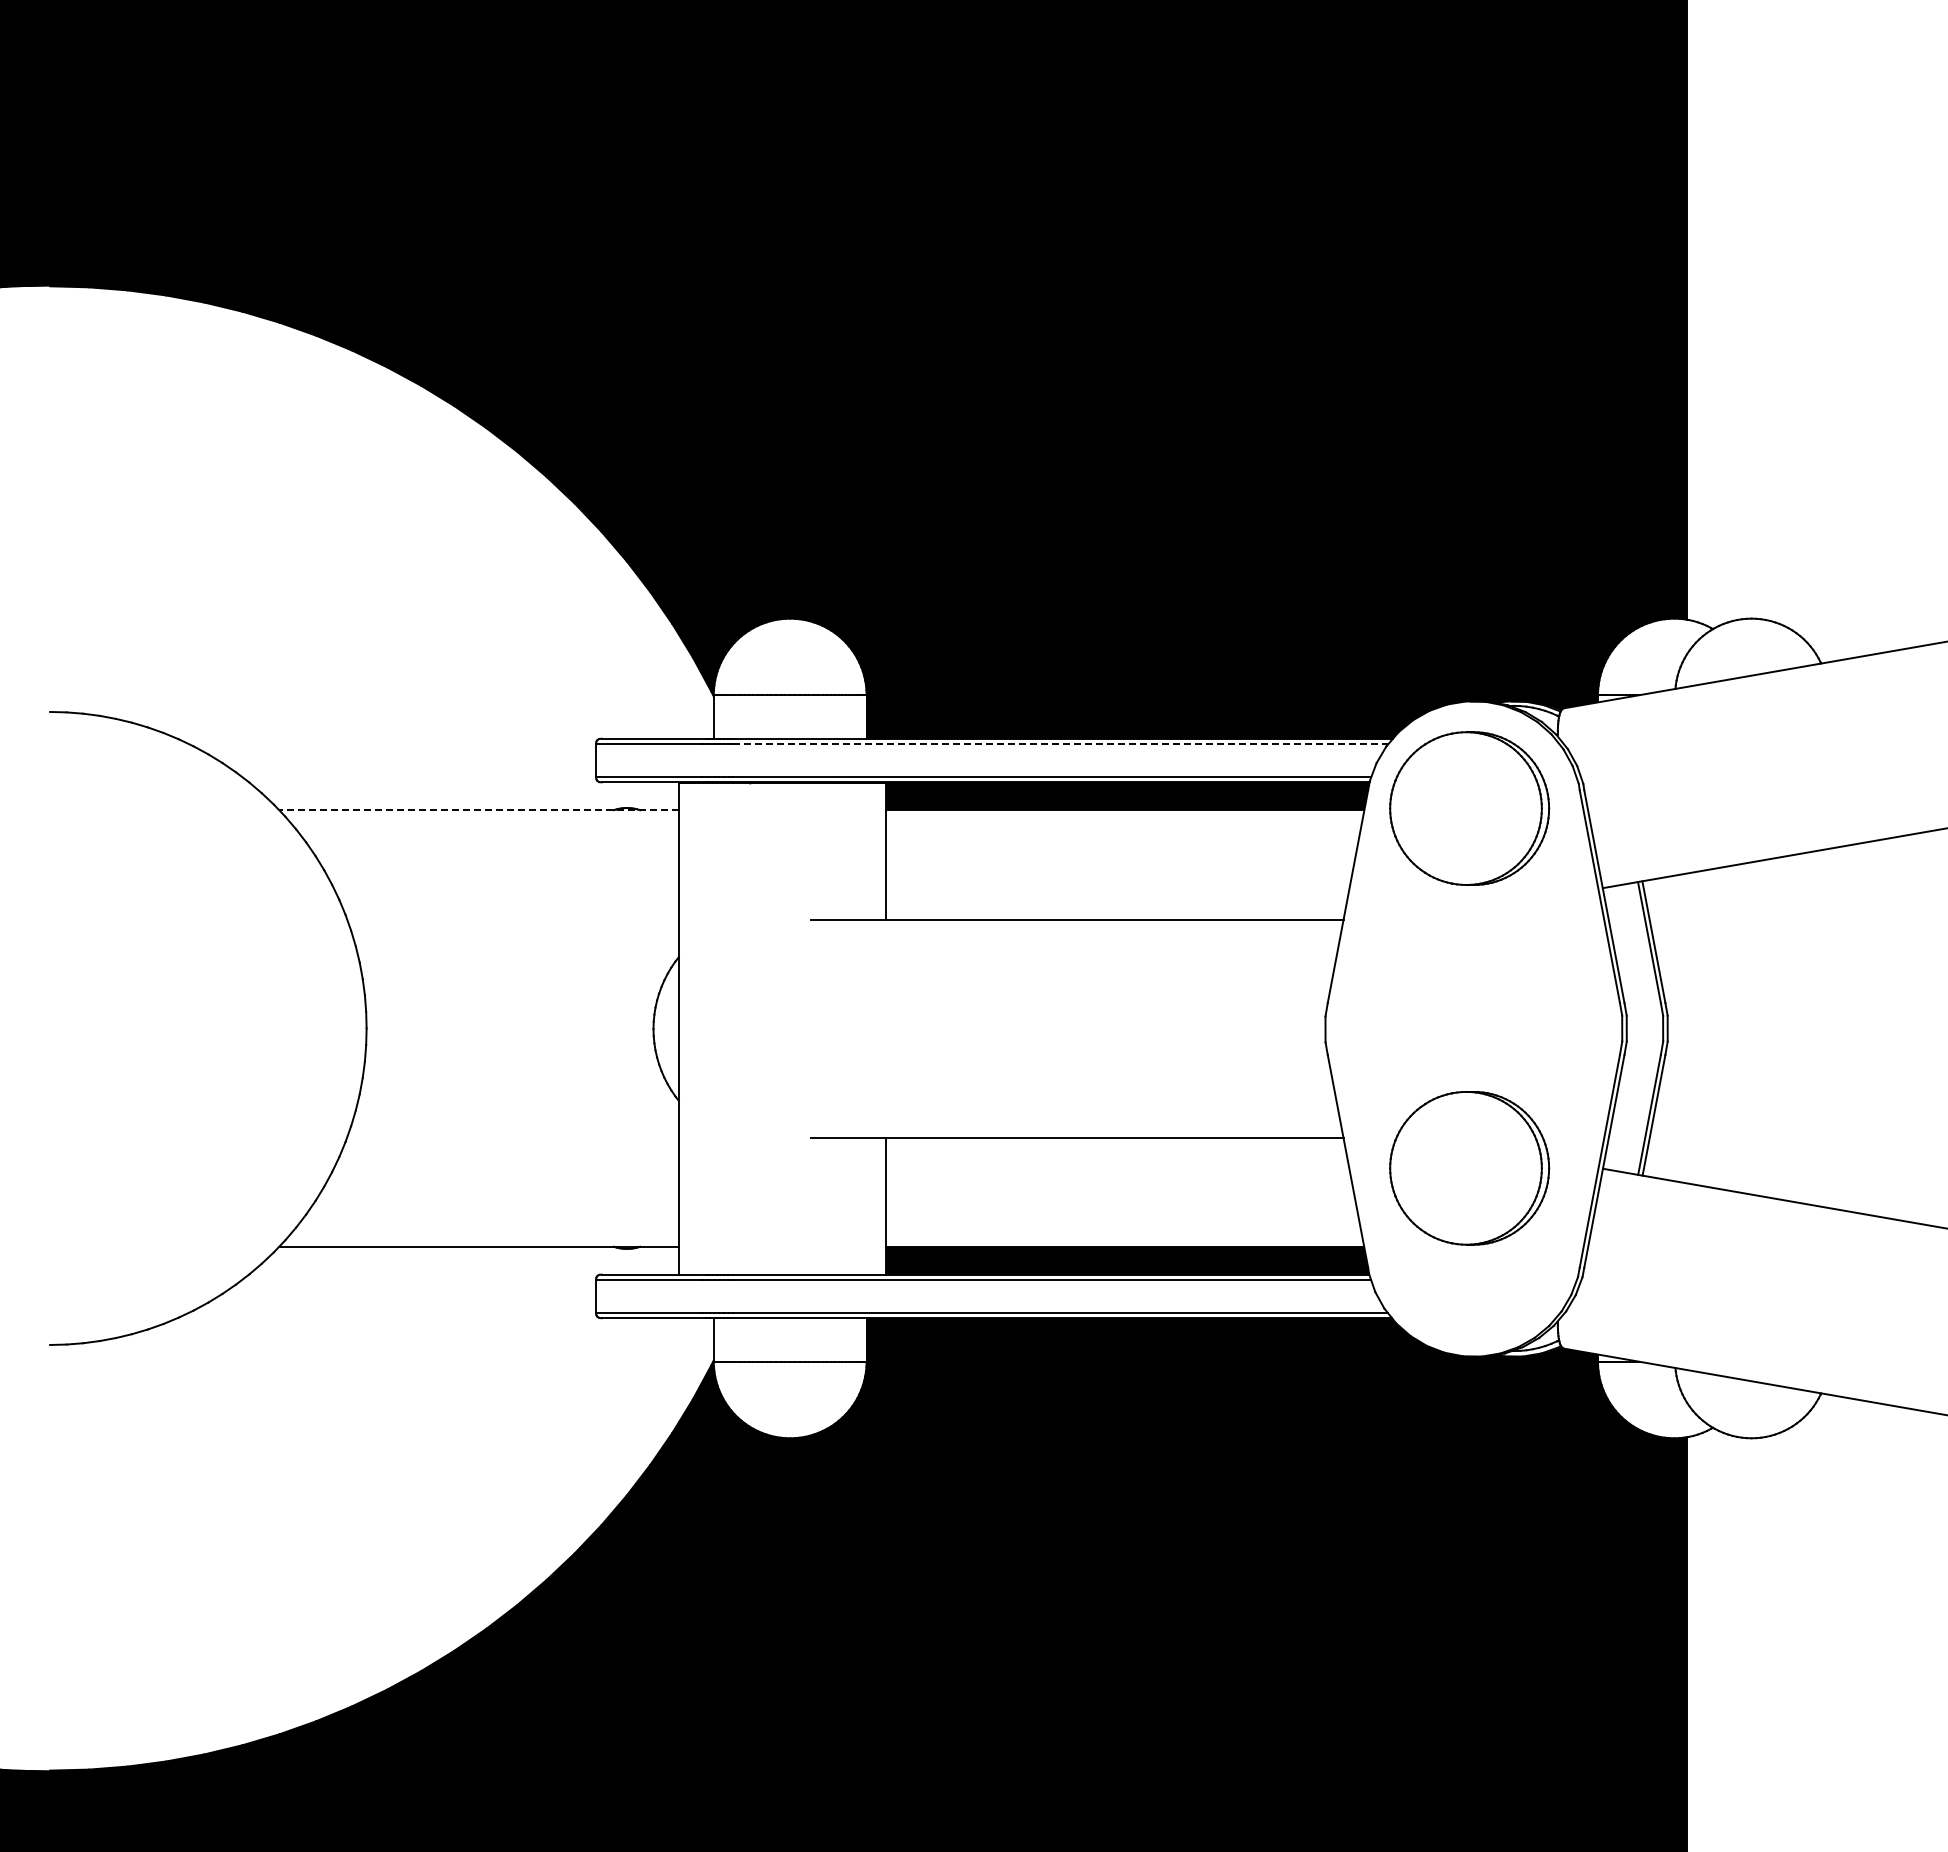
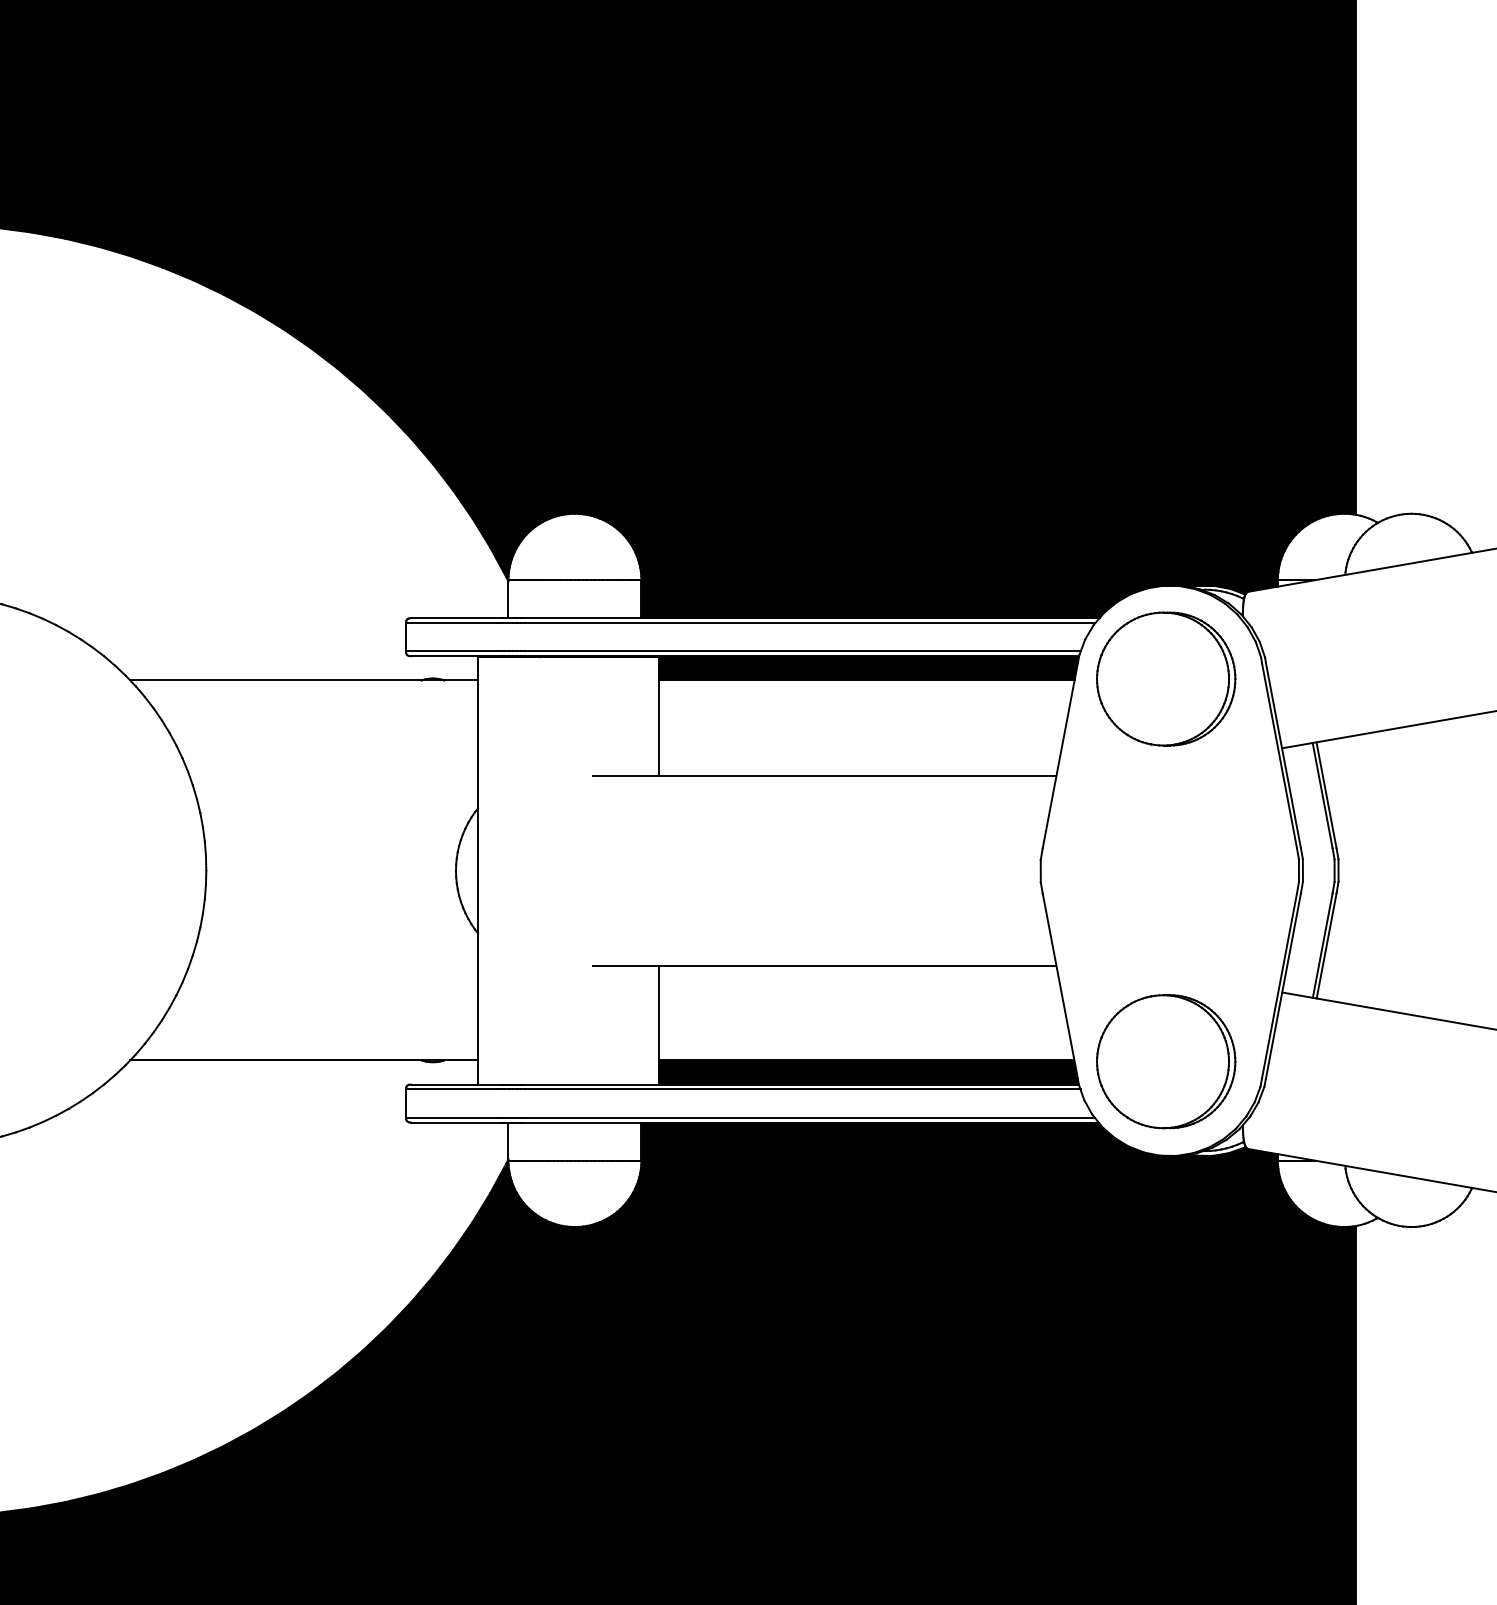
line: (1060, 744) -> (810, 623), dashed -> solid
line: (479, 810) -> (304, 680), dashed -> solid
part: (1469, 1168) -> (1166, 1061), moved

